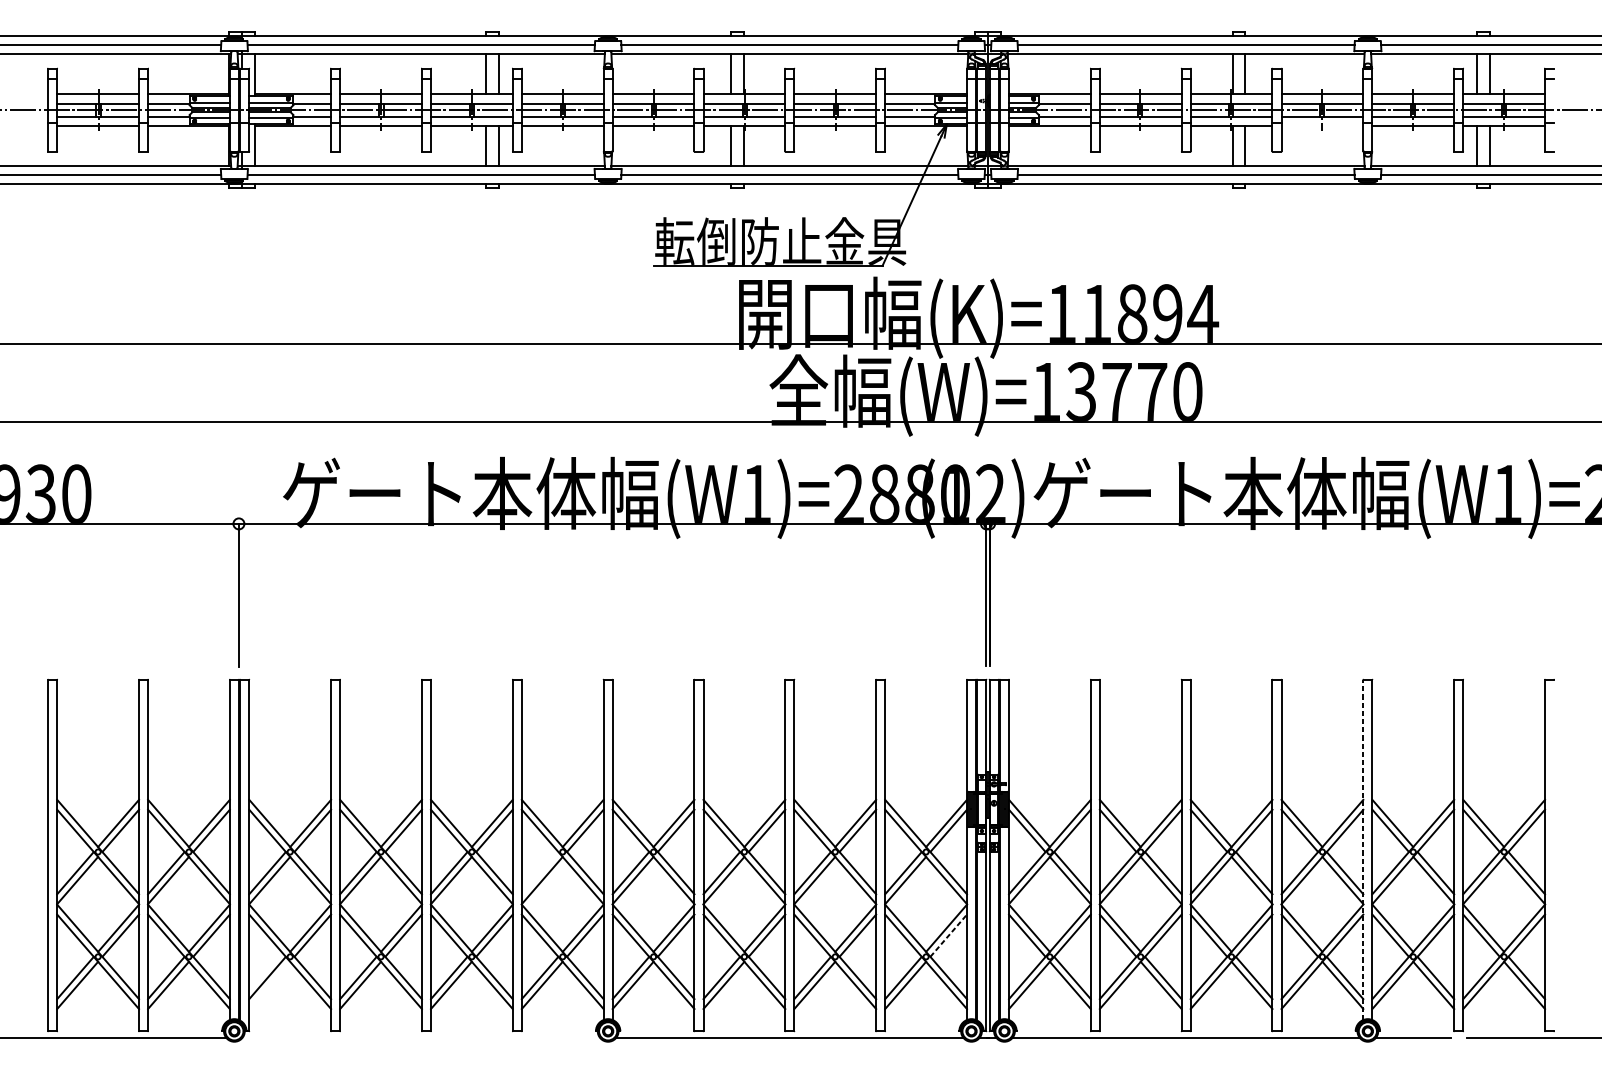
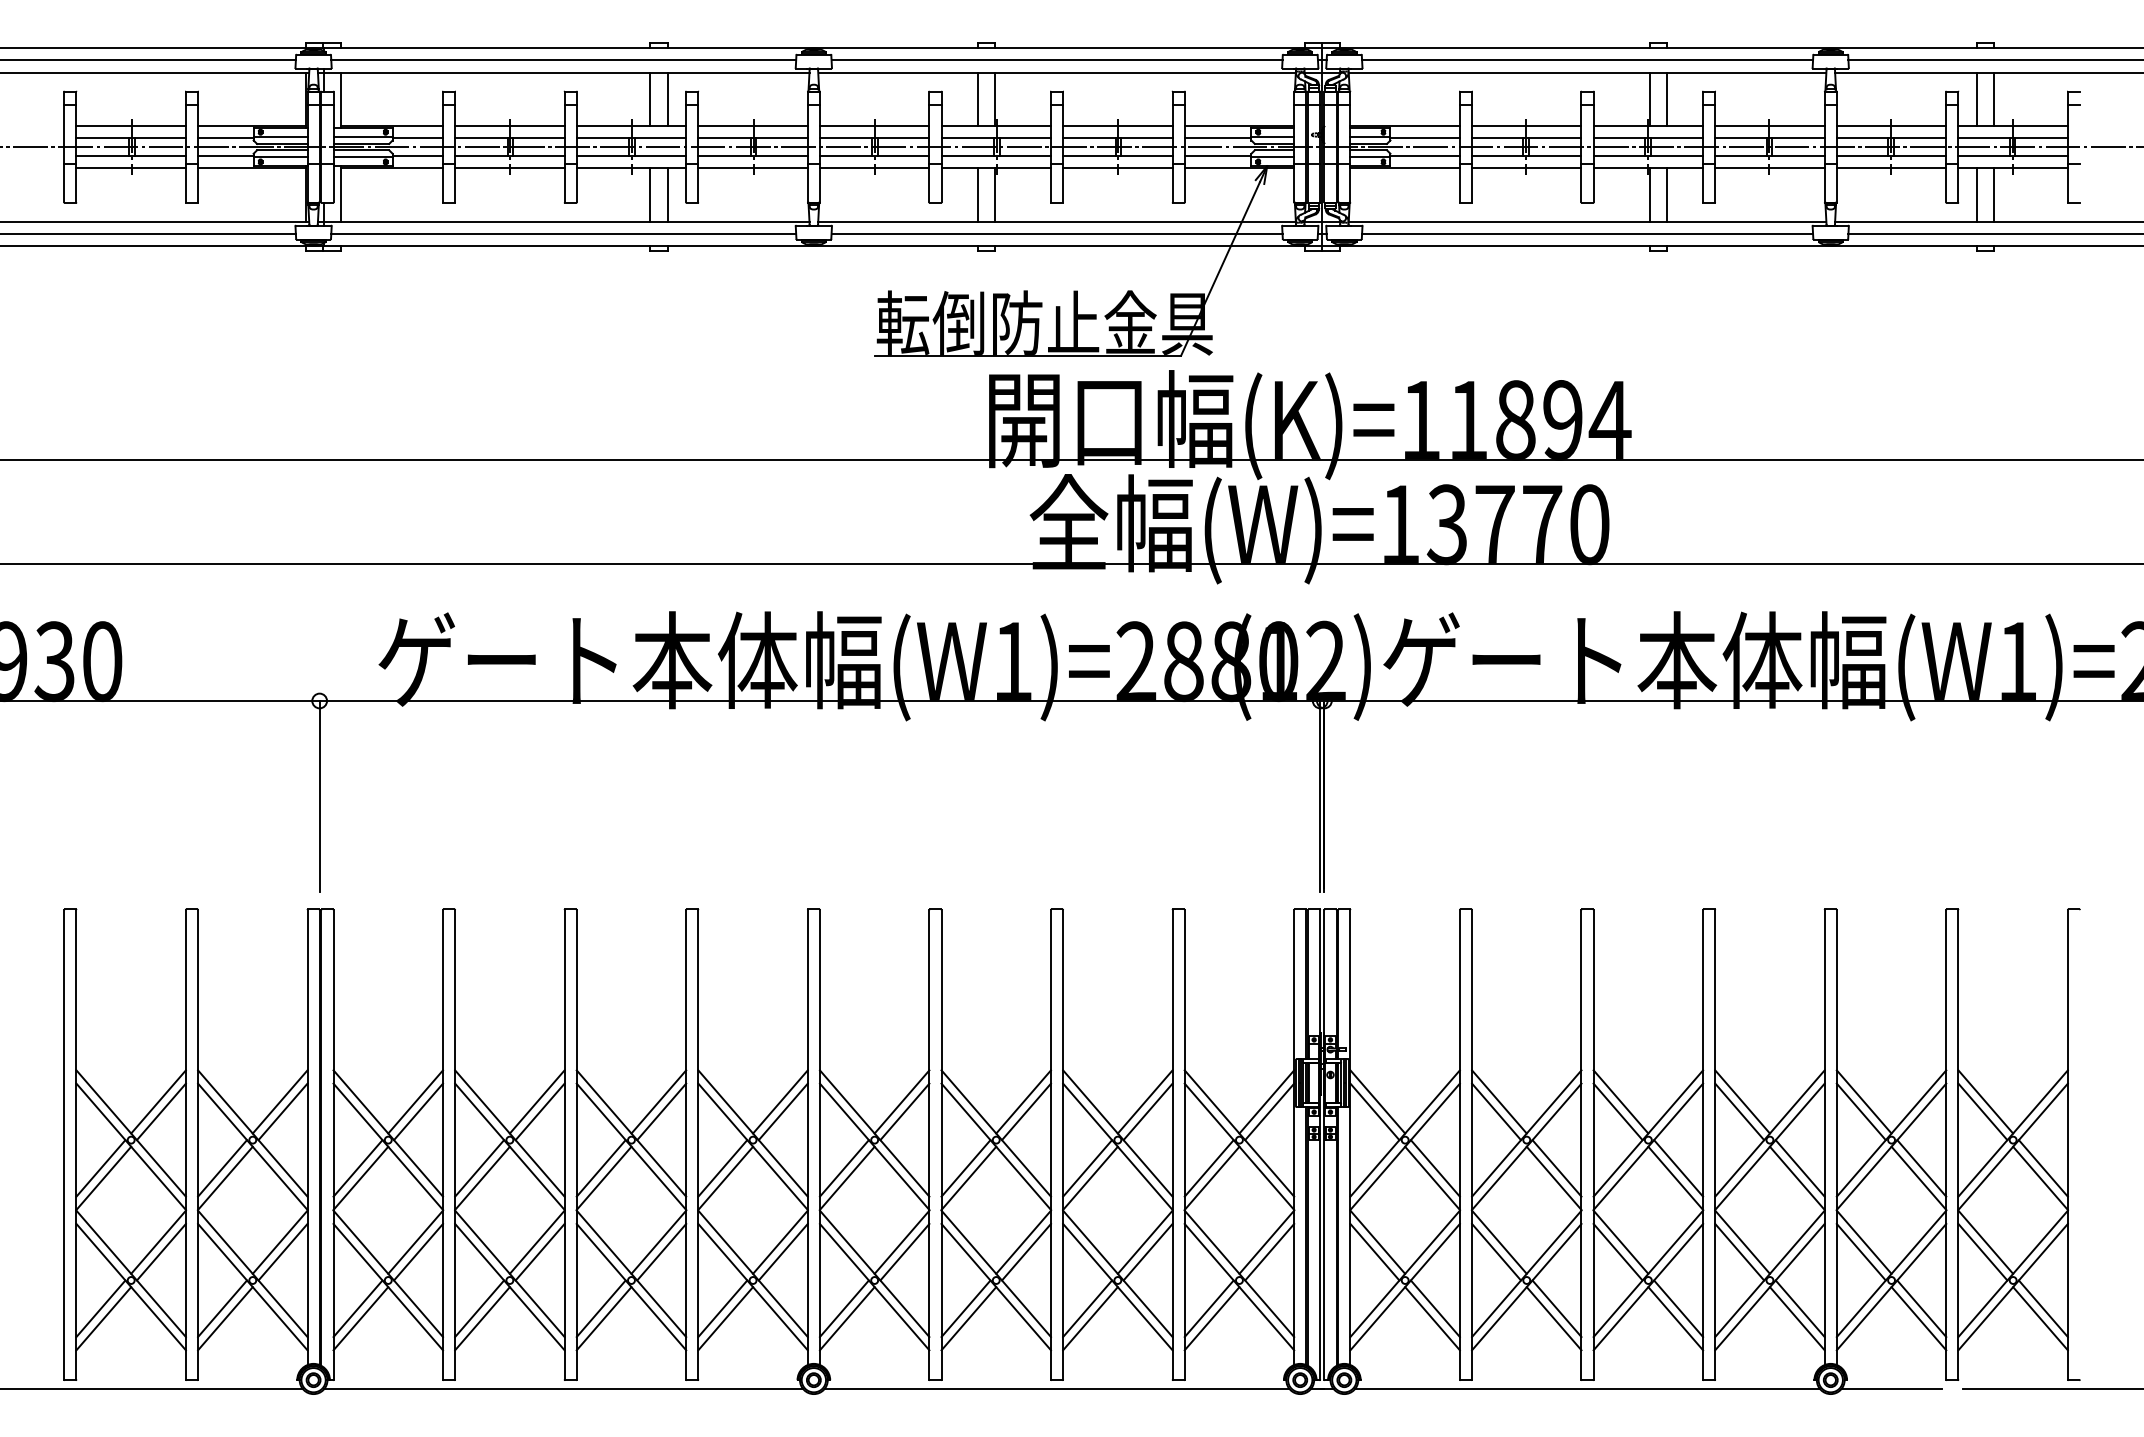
line: (1322, 126) -> (1769, 168), added
line: (1363, 850) -> (1824, 1137), dashed -> solid
line: (539, 873) -> (722, 1168), added
line: (949, 935) -> (1270, 1251), dashed -> solid
line: (269, 985) -> (360, 1318), added
line: (421, 1037) -> (563, 1388), added

